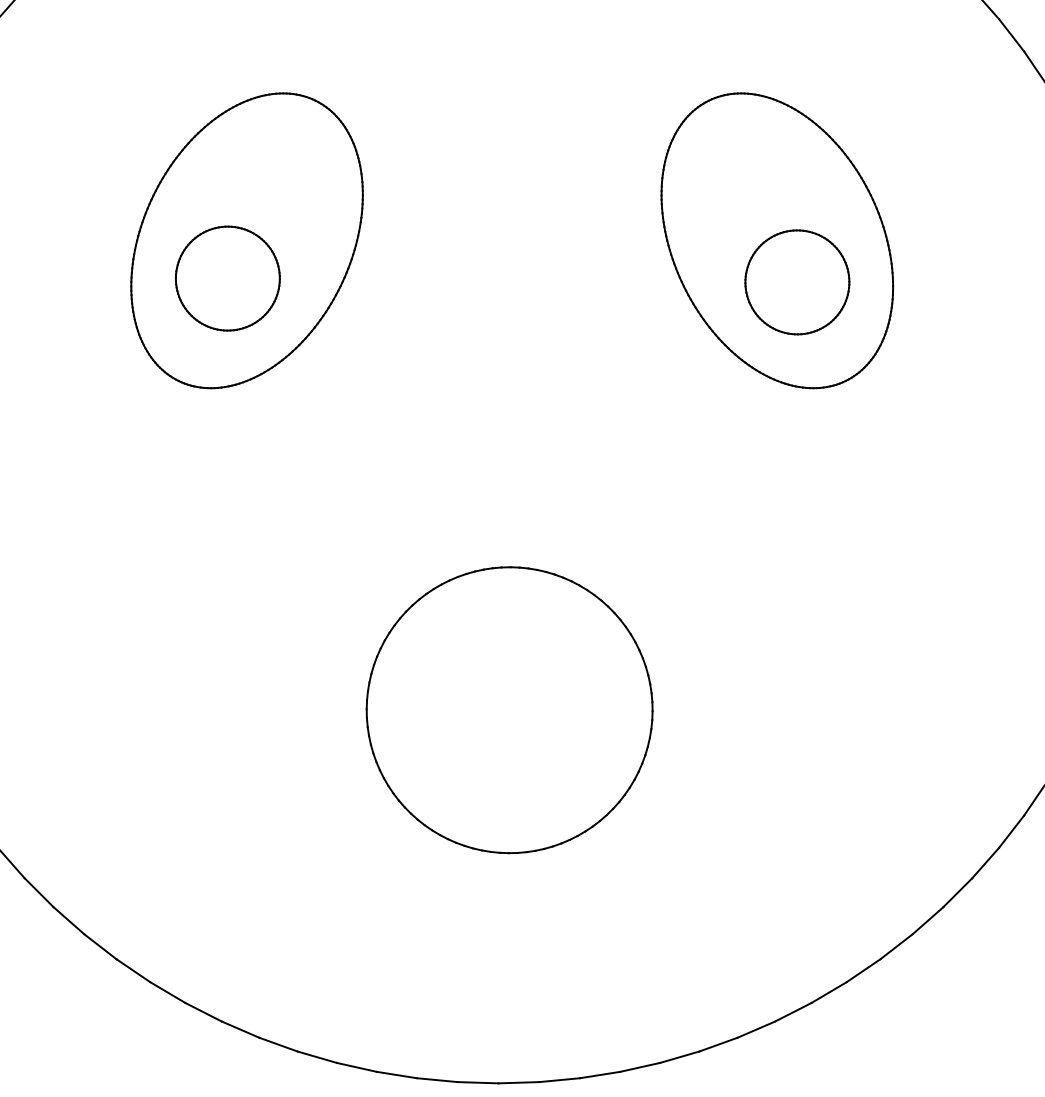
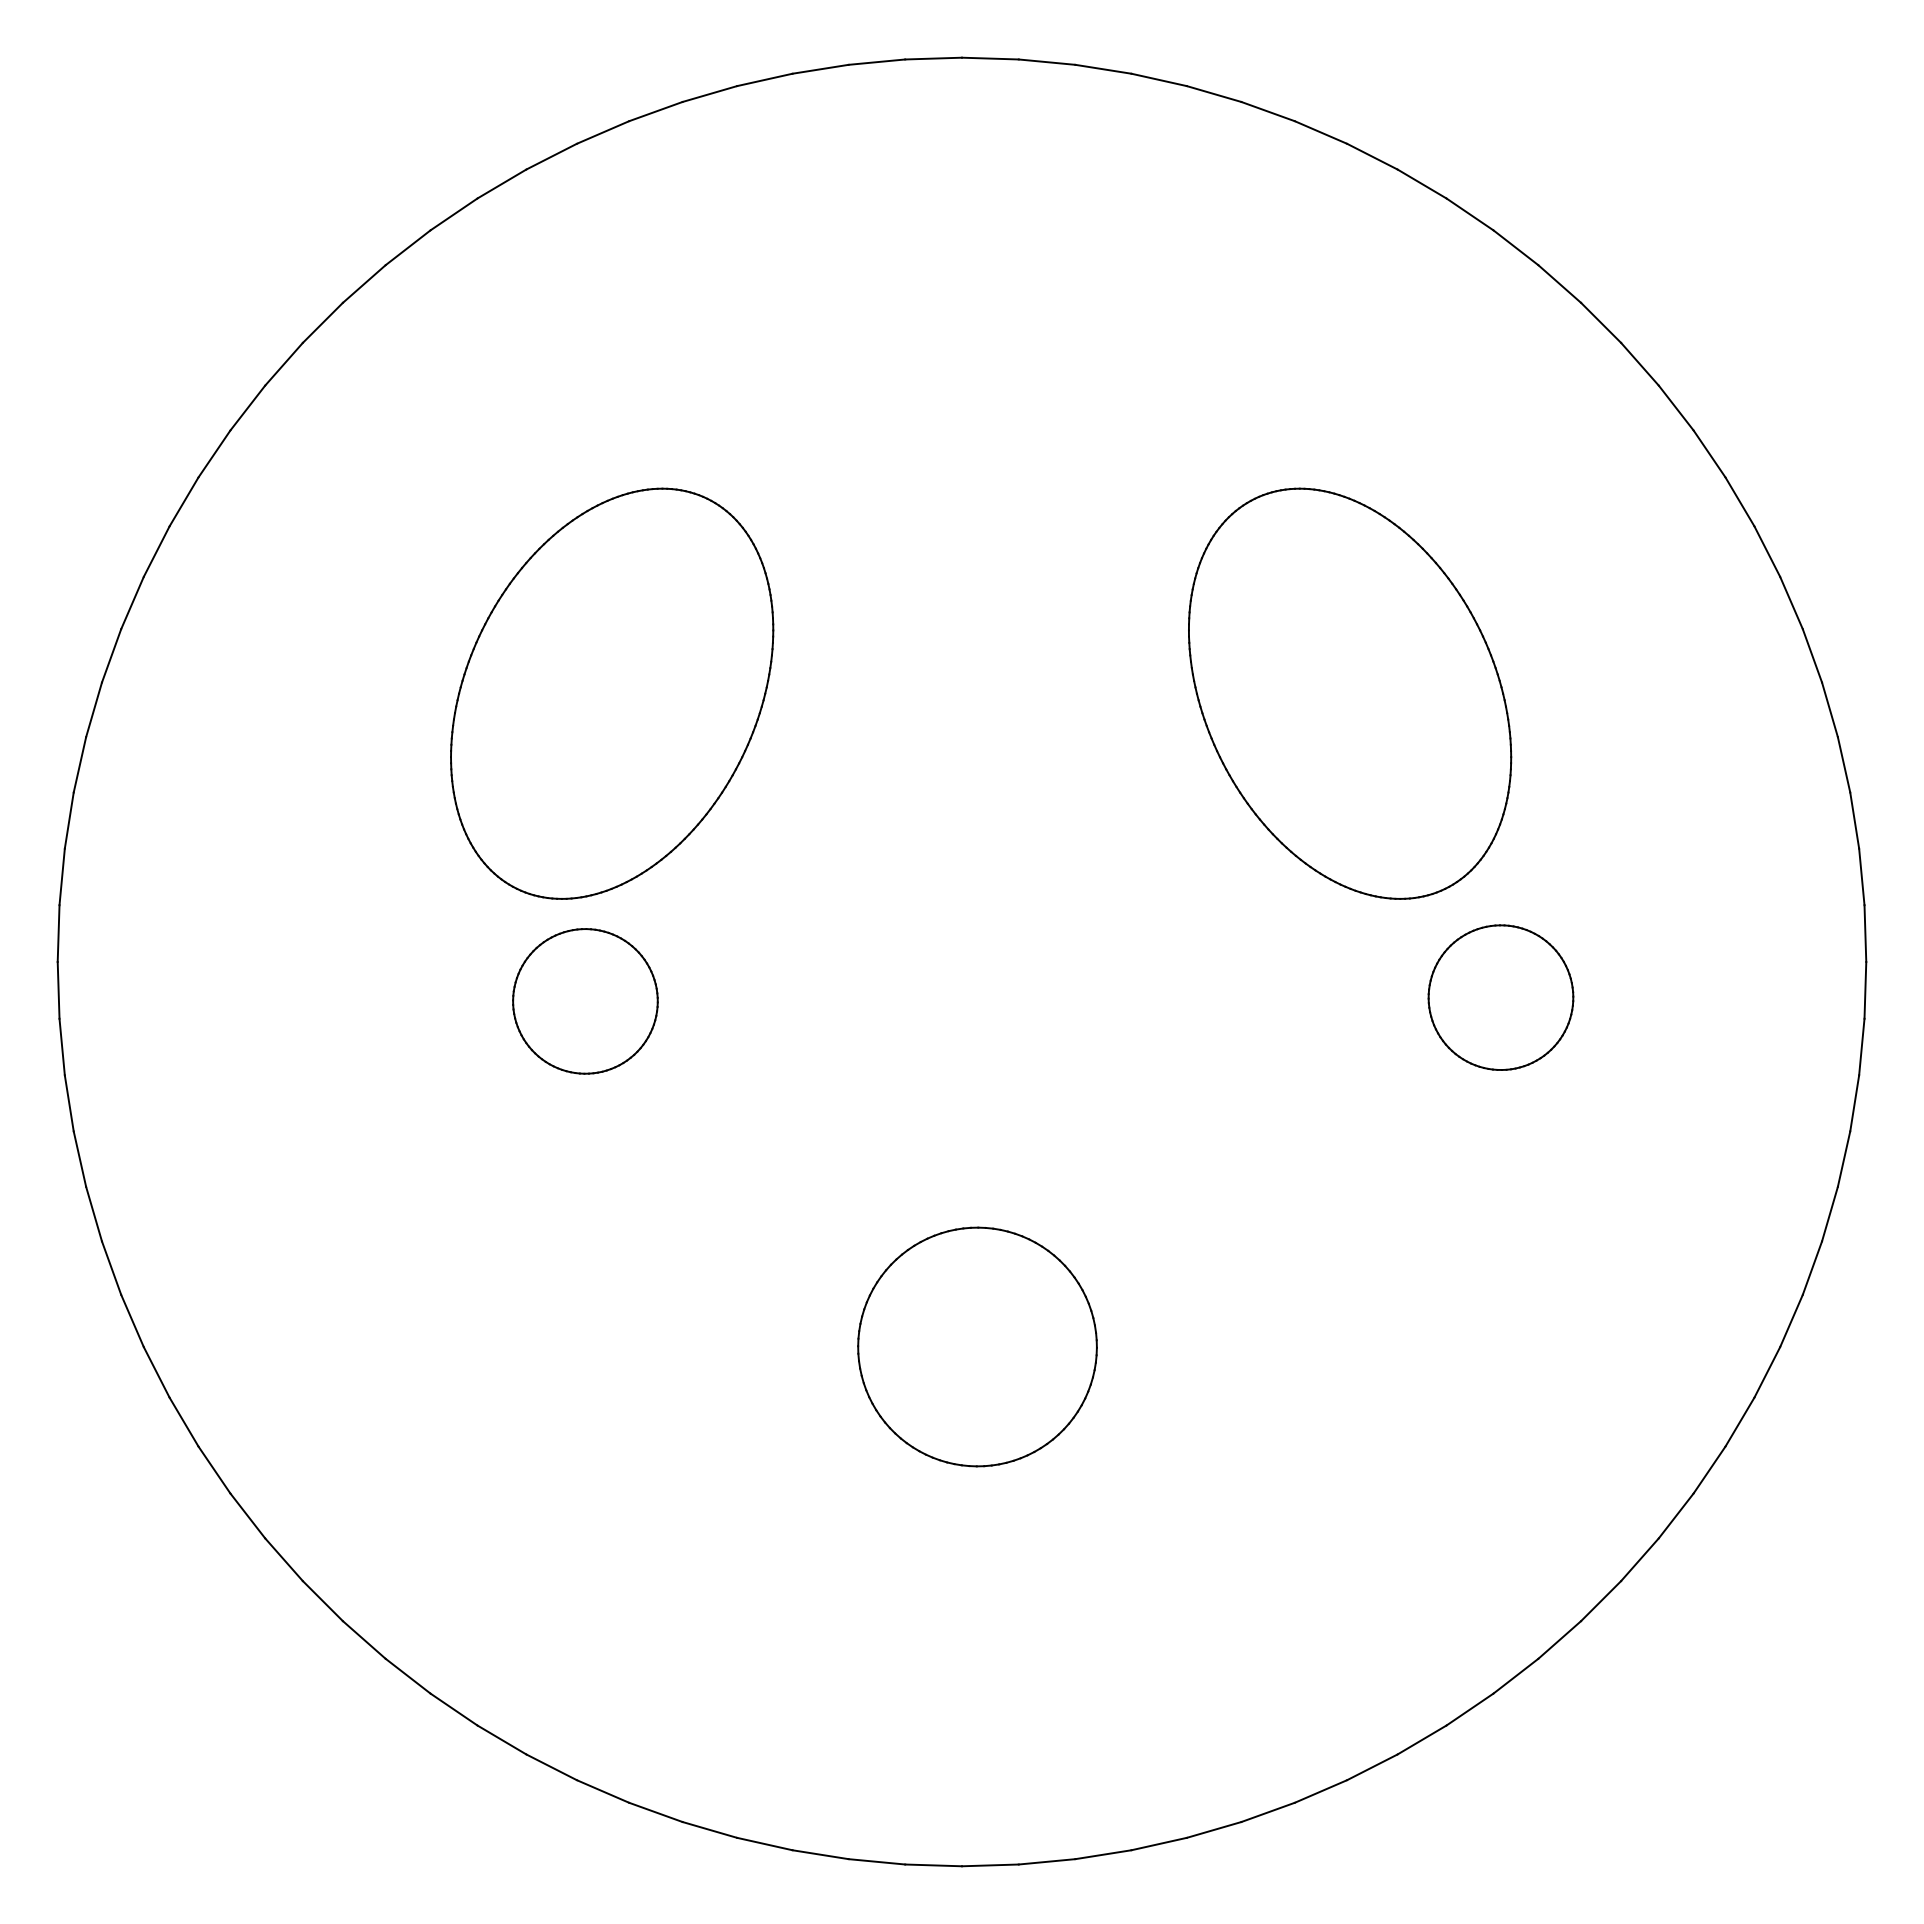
part: (227, 278) -> (585, 1001), moved
part: (797, 282) -> (1500, 997), moved
part: (509, 709) -> (977, 1346), size x0.6

